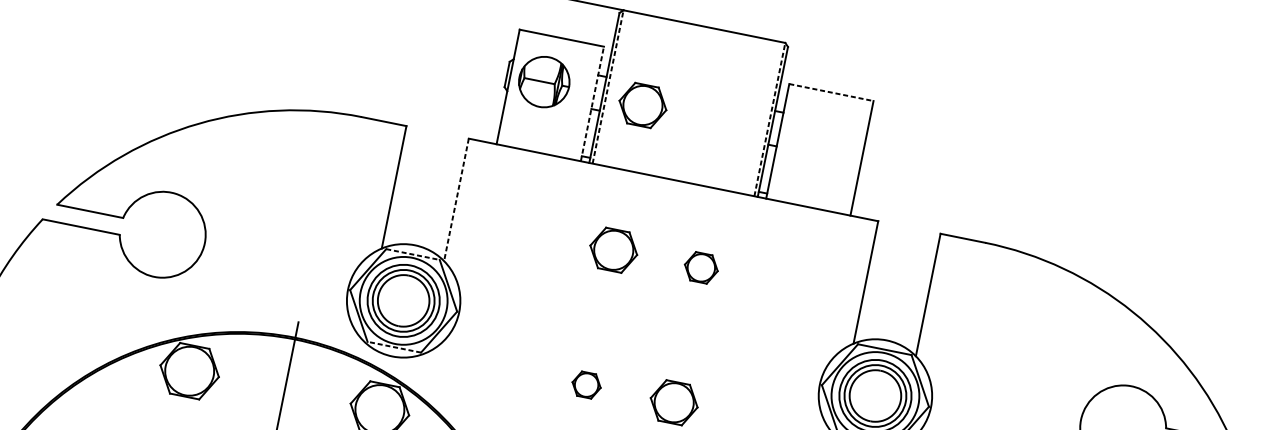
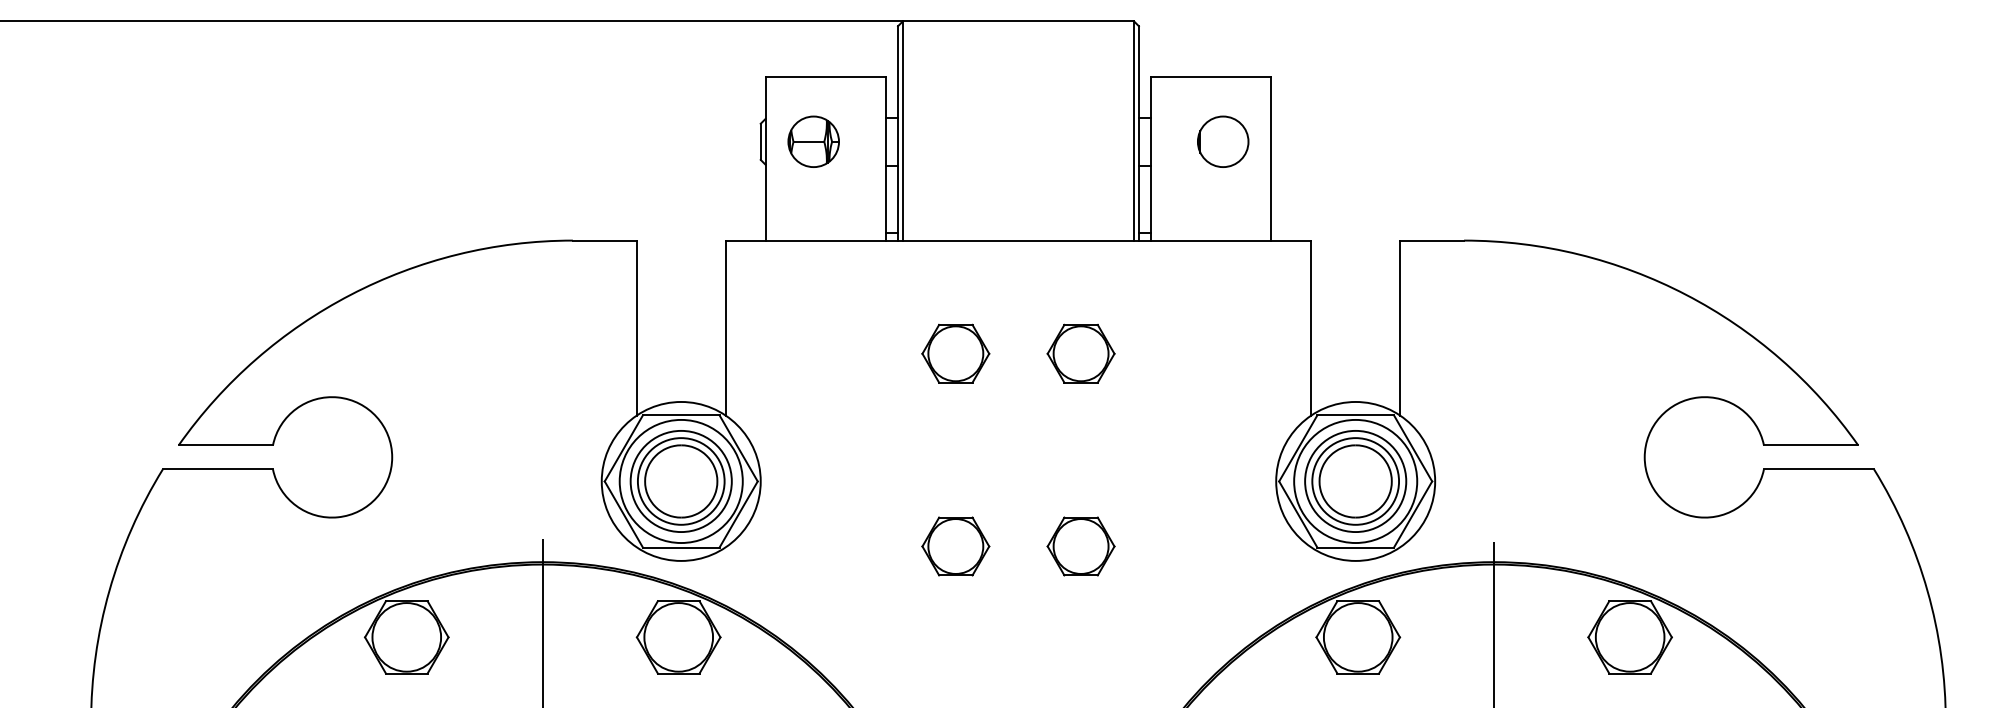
part: (544, 81) -> (813, 141), size x0.71
line: (607, 87) -> (902, 131), dashed -> solid
line: (831, 92) -> (1211, 76), dashed -> solid
line: (592, 103) -> (885, 158), dashed -> solid
part: (642, 105) -> (955, 146), removed
line: (770, 120) -> (1134, 131), dashed -> solid
circle: (830, 139) -> (1223, 141), added
line: (456, 200) -> (725, 328), dashed -> solid
line: (413, 254) -> (681, 415), dashed -> solid
part: (701, 267) -> (1080, 353), size x1.43
line: (393, 346) -> (680, 547), dashed -> solid
part: (586, 385) -> (955, 546), size x1.67

